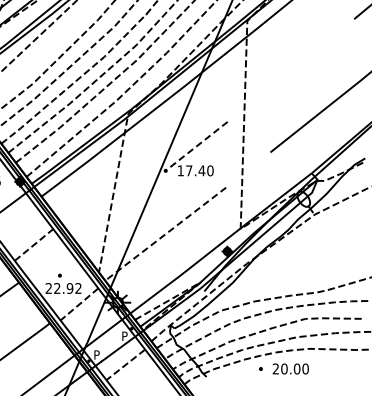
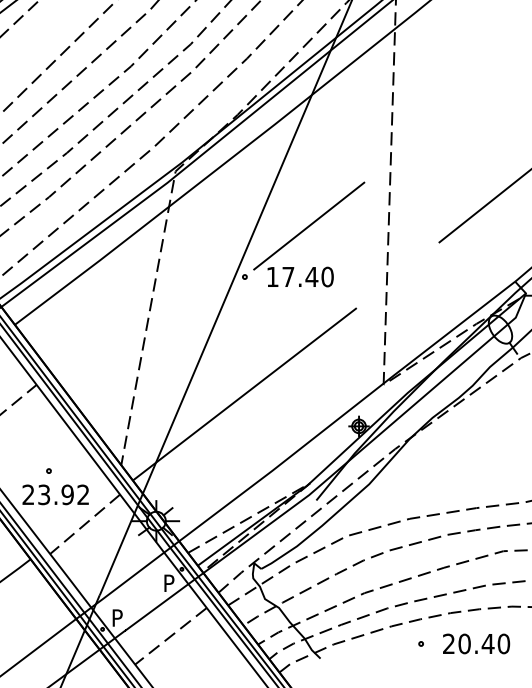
line: (200, 143) -> (309, 226), dashed -> solid
line: (165, 234) -> (244, 394), dashed -> solid
text: (57, 288) -> (44, 494), 22.92 -> 23.92
text: (296, 368) -> (486, 642), 20.00 -> 20.40

